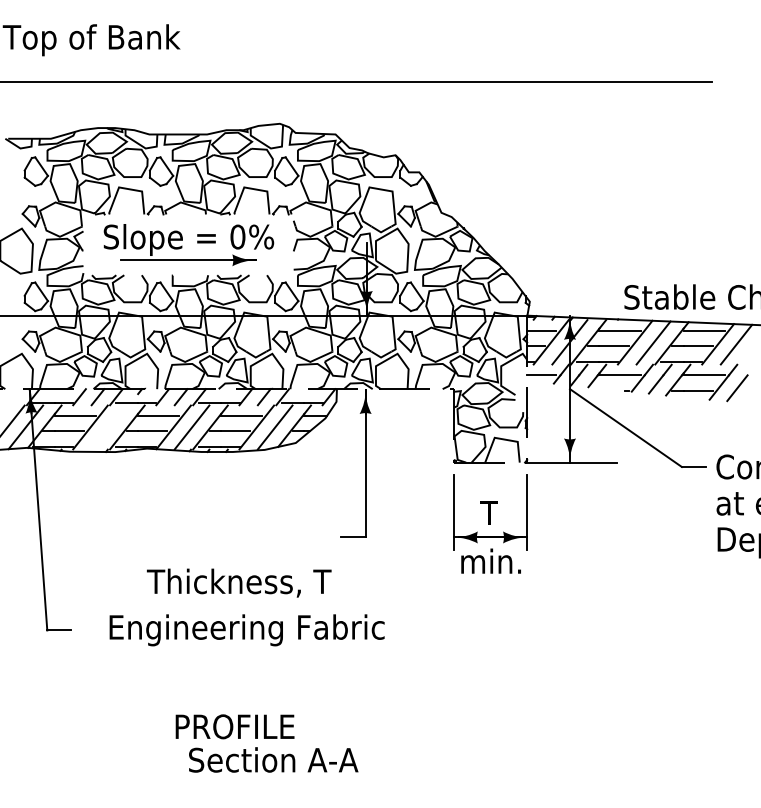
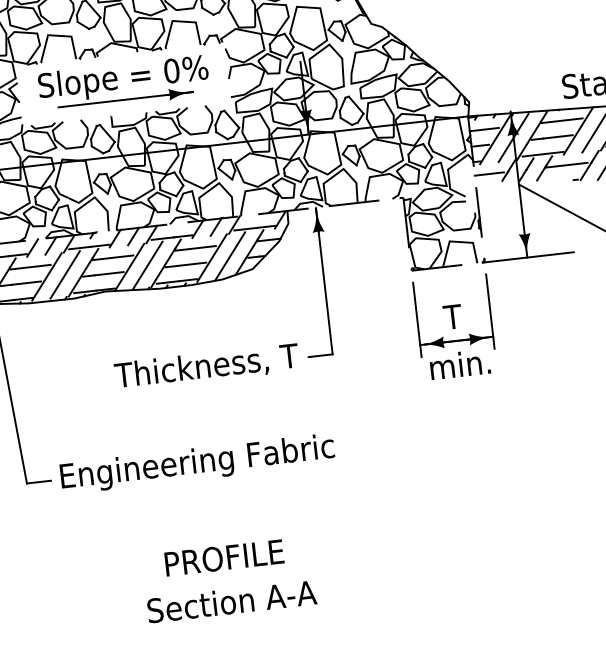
line: (108, 427) -> (64, 274), added
text: (239, 582) -> (207, 366), moved
text: (246, 630) -> (197, 464), moved
text: (273, 759) -> (231, 601), moved

